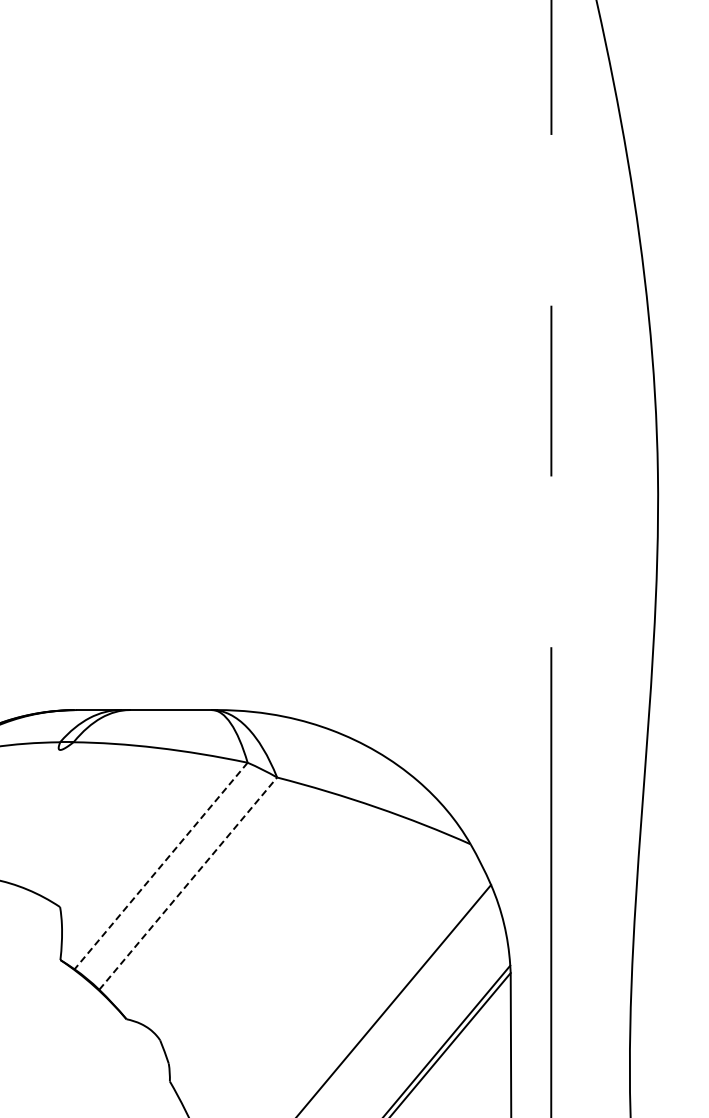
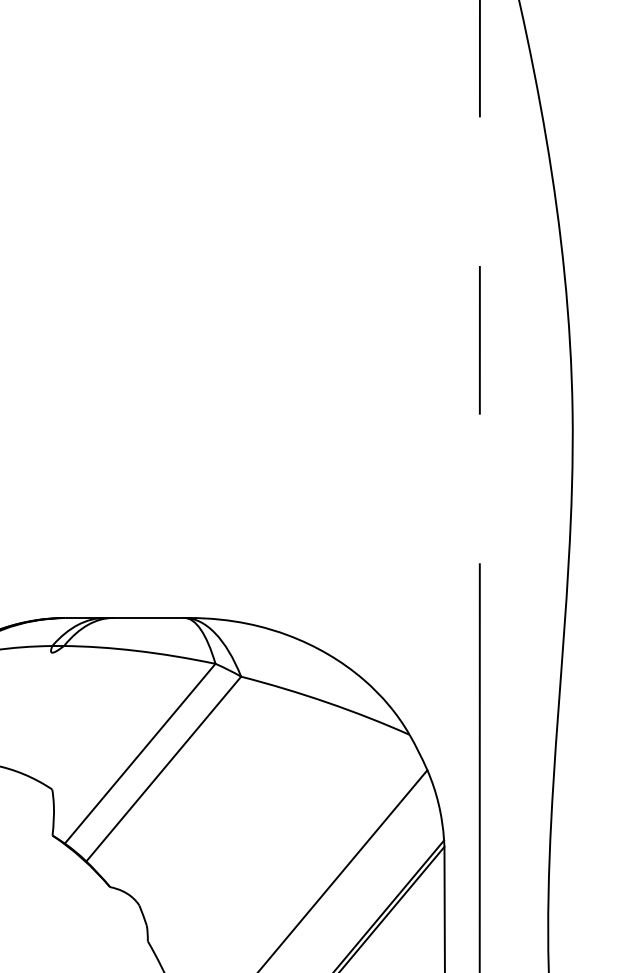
line: (161, 866) -> (140, 754), dashed -> solid
line: (188, 883) -> (164, 768), dashed -> solid

